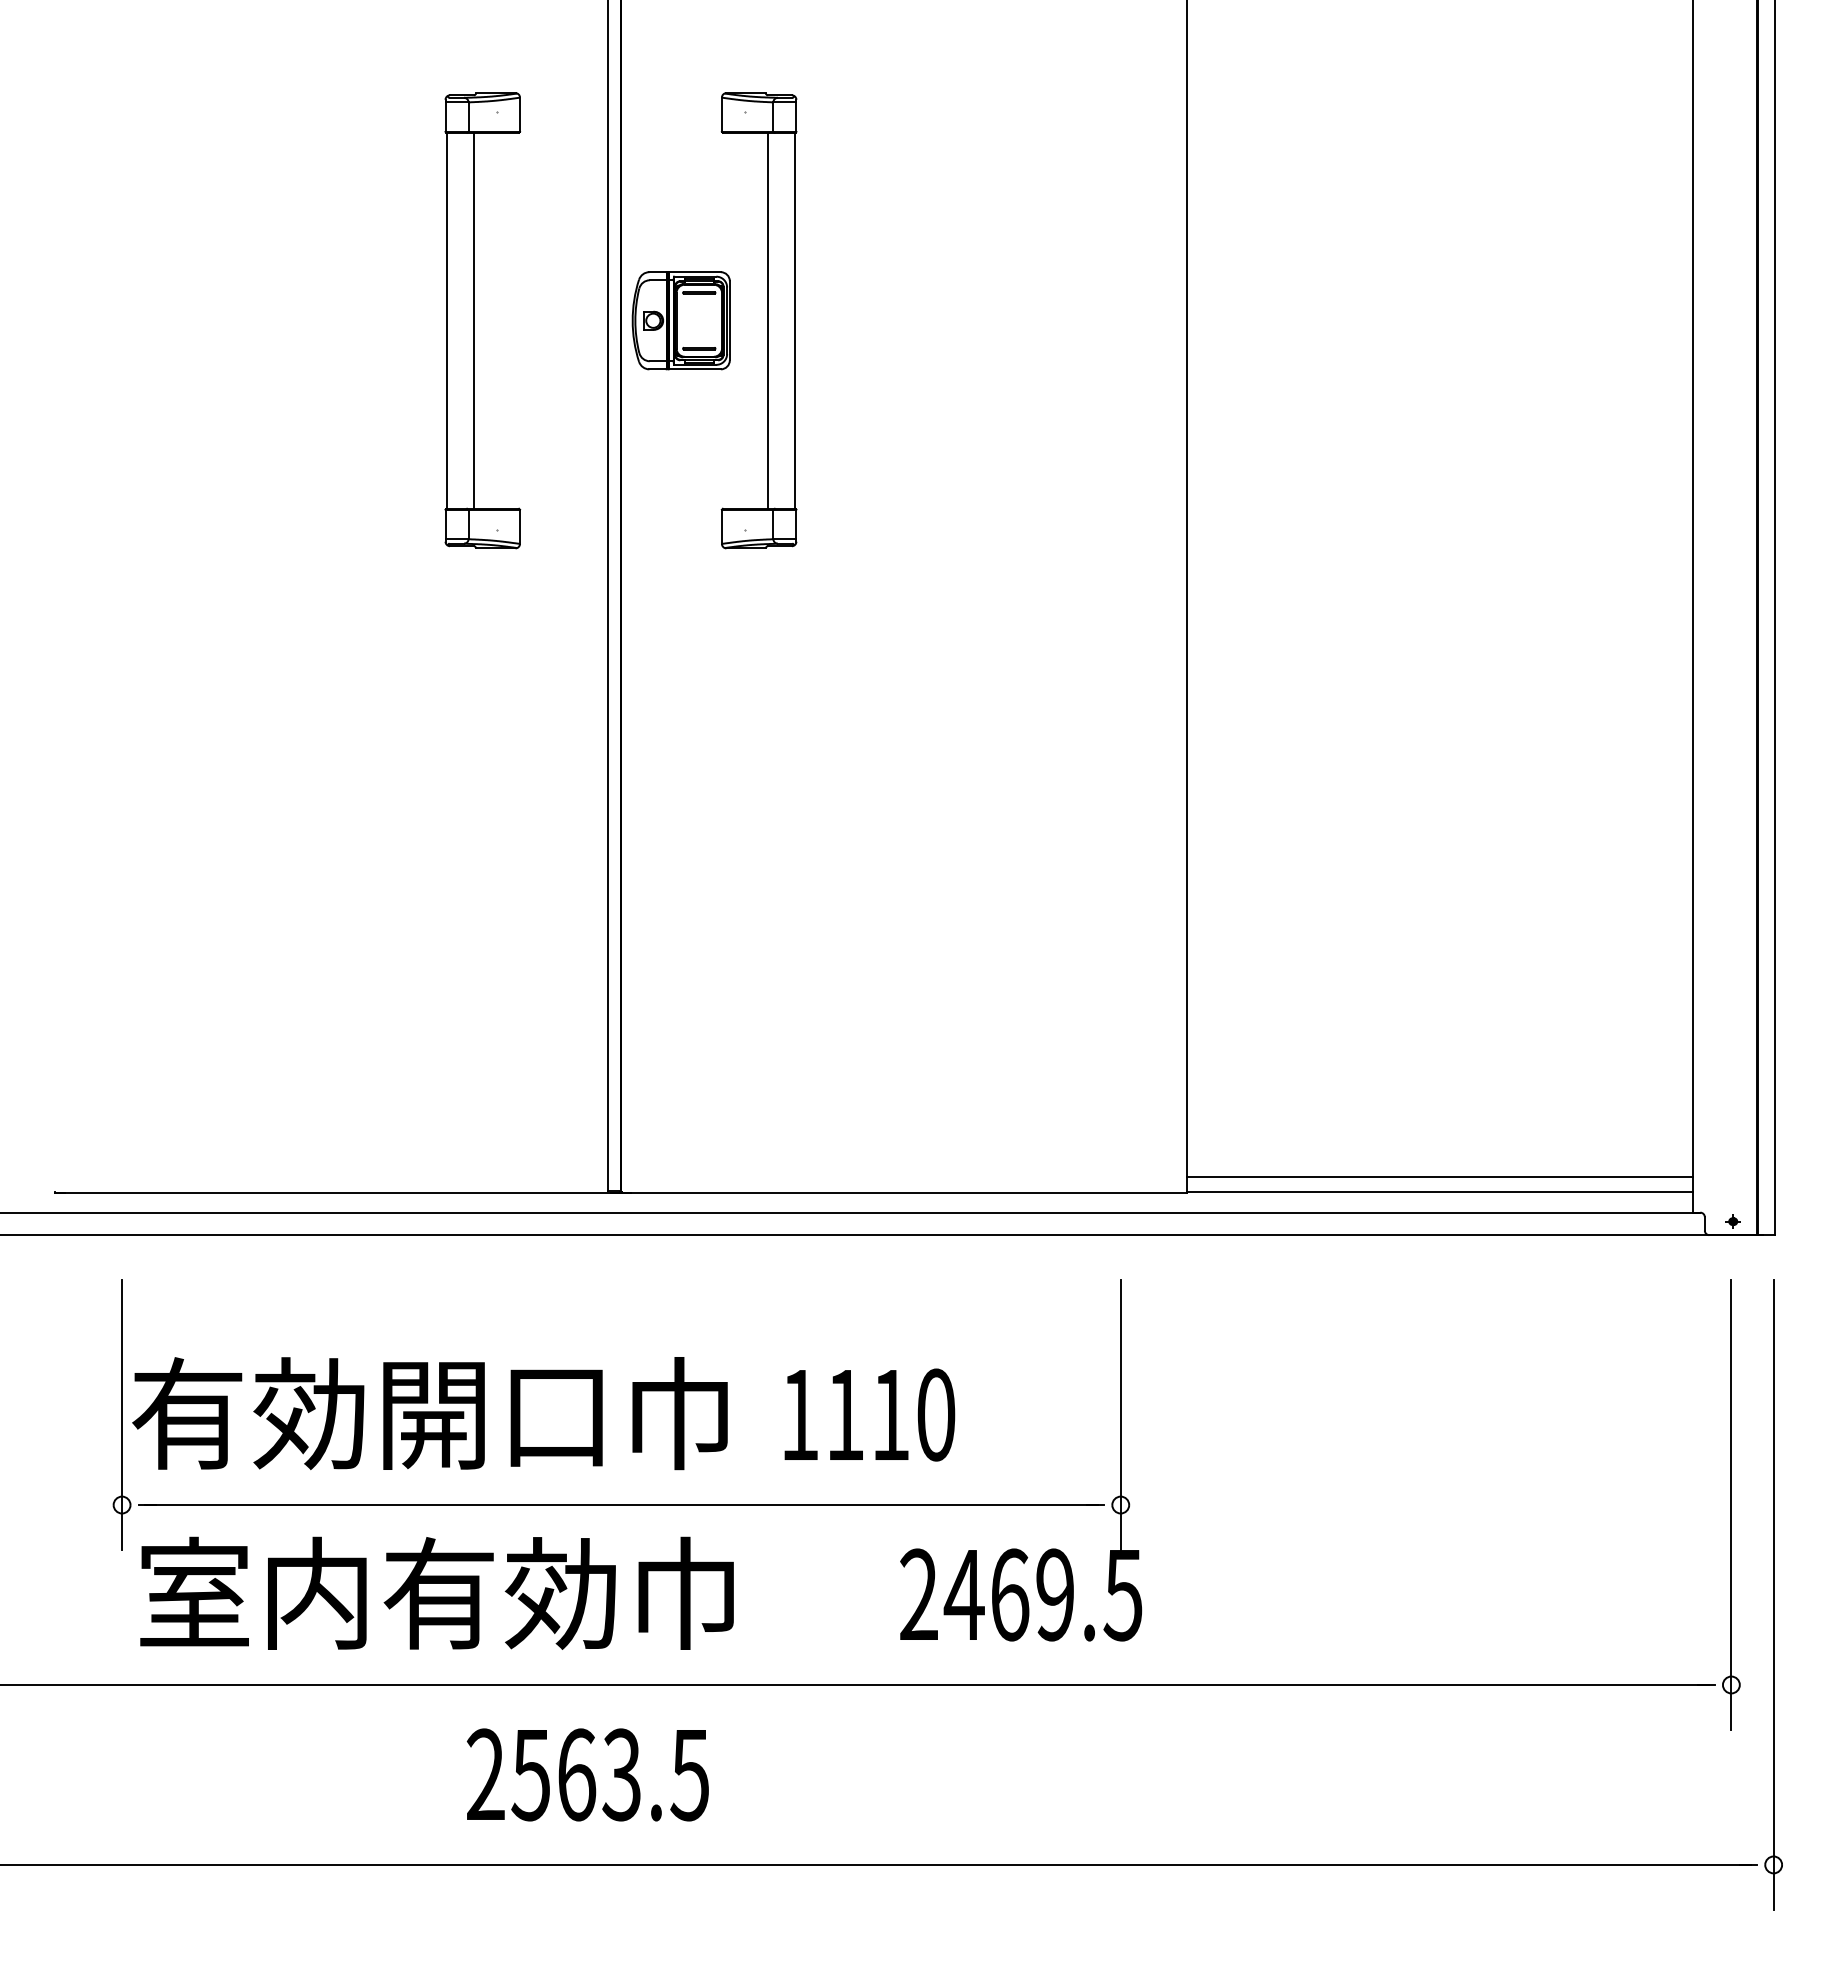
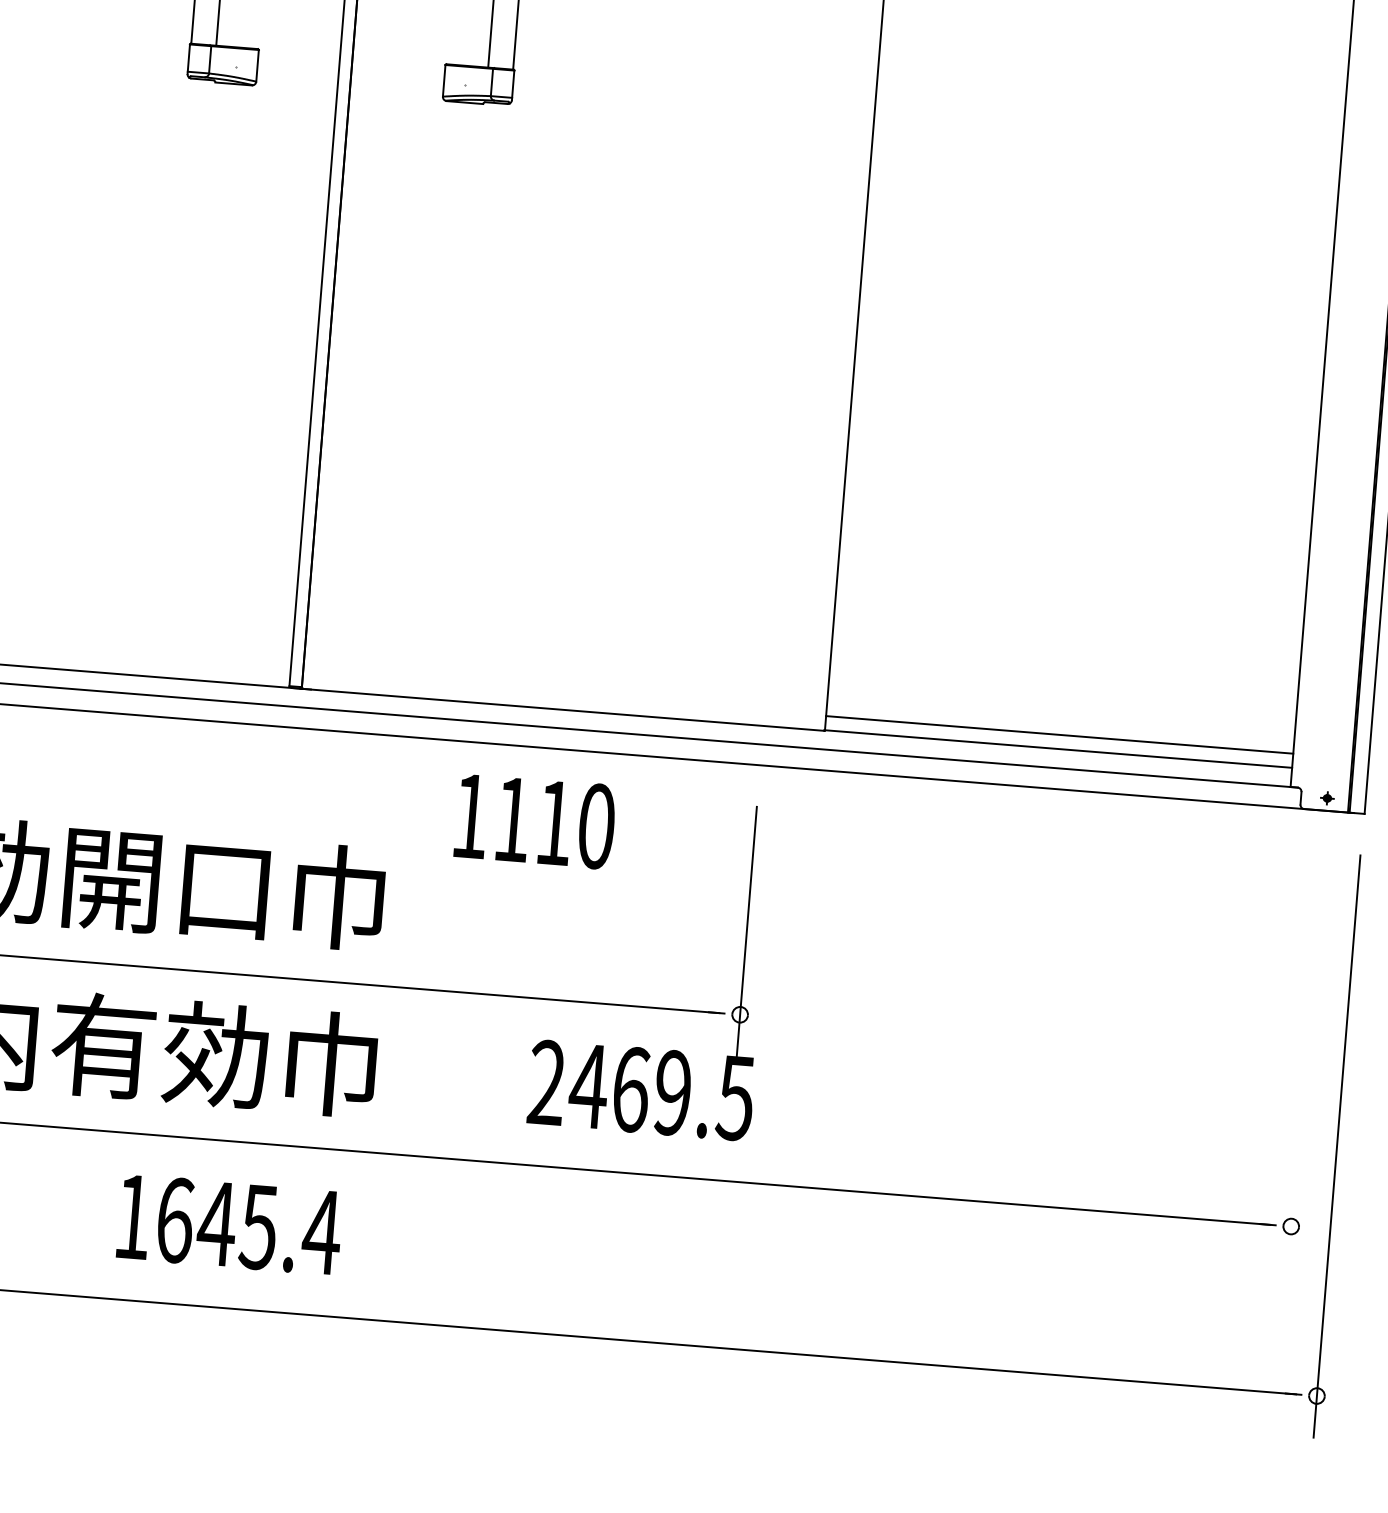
text: (869, 1414) -> (534, 821), moved
line: (1731, 1504) -> (1304, 1059), removed
text: (588, 1774) -> (228, 1224), 2563.5 -> 1645.4

